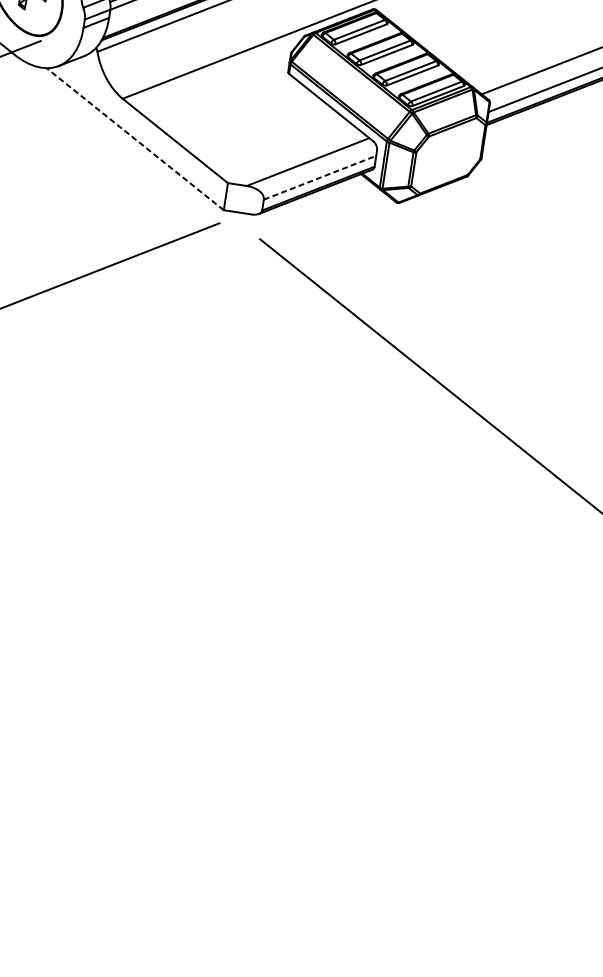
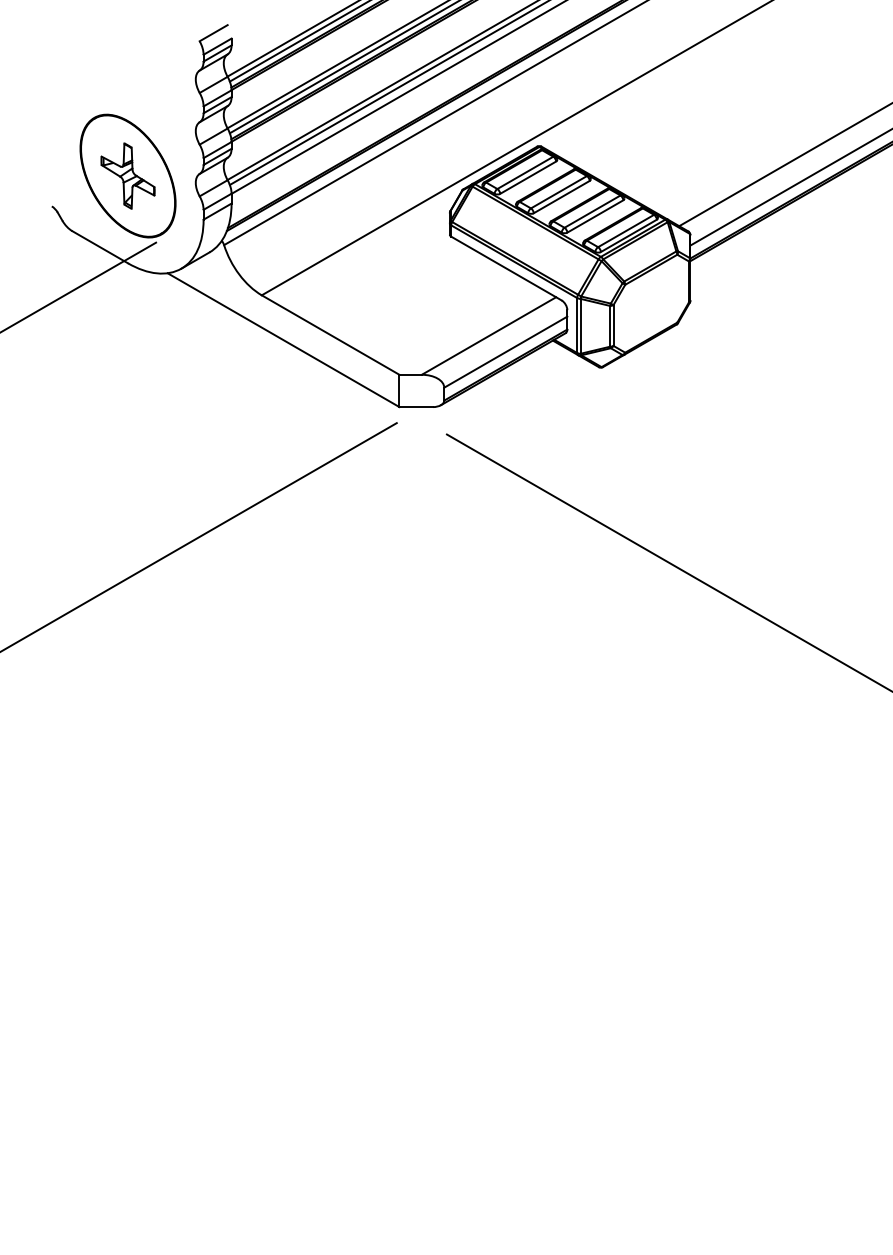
line: (135, 139) -> (283, 340), dashed -> solid
line: (320, 177) -> (506, 351), dashed -> solid

